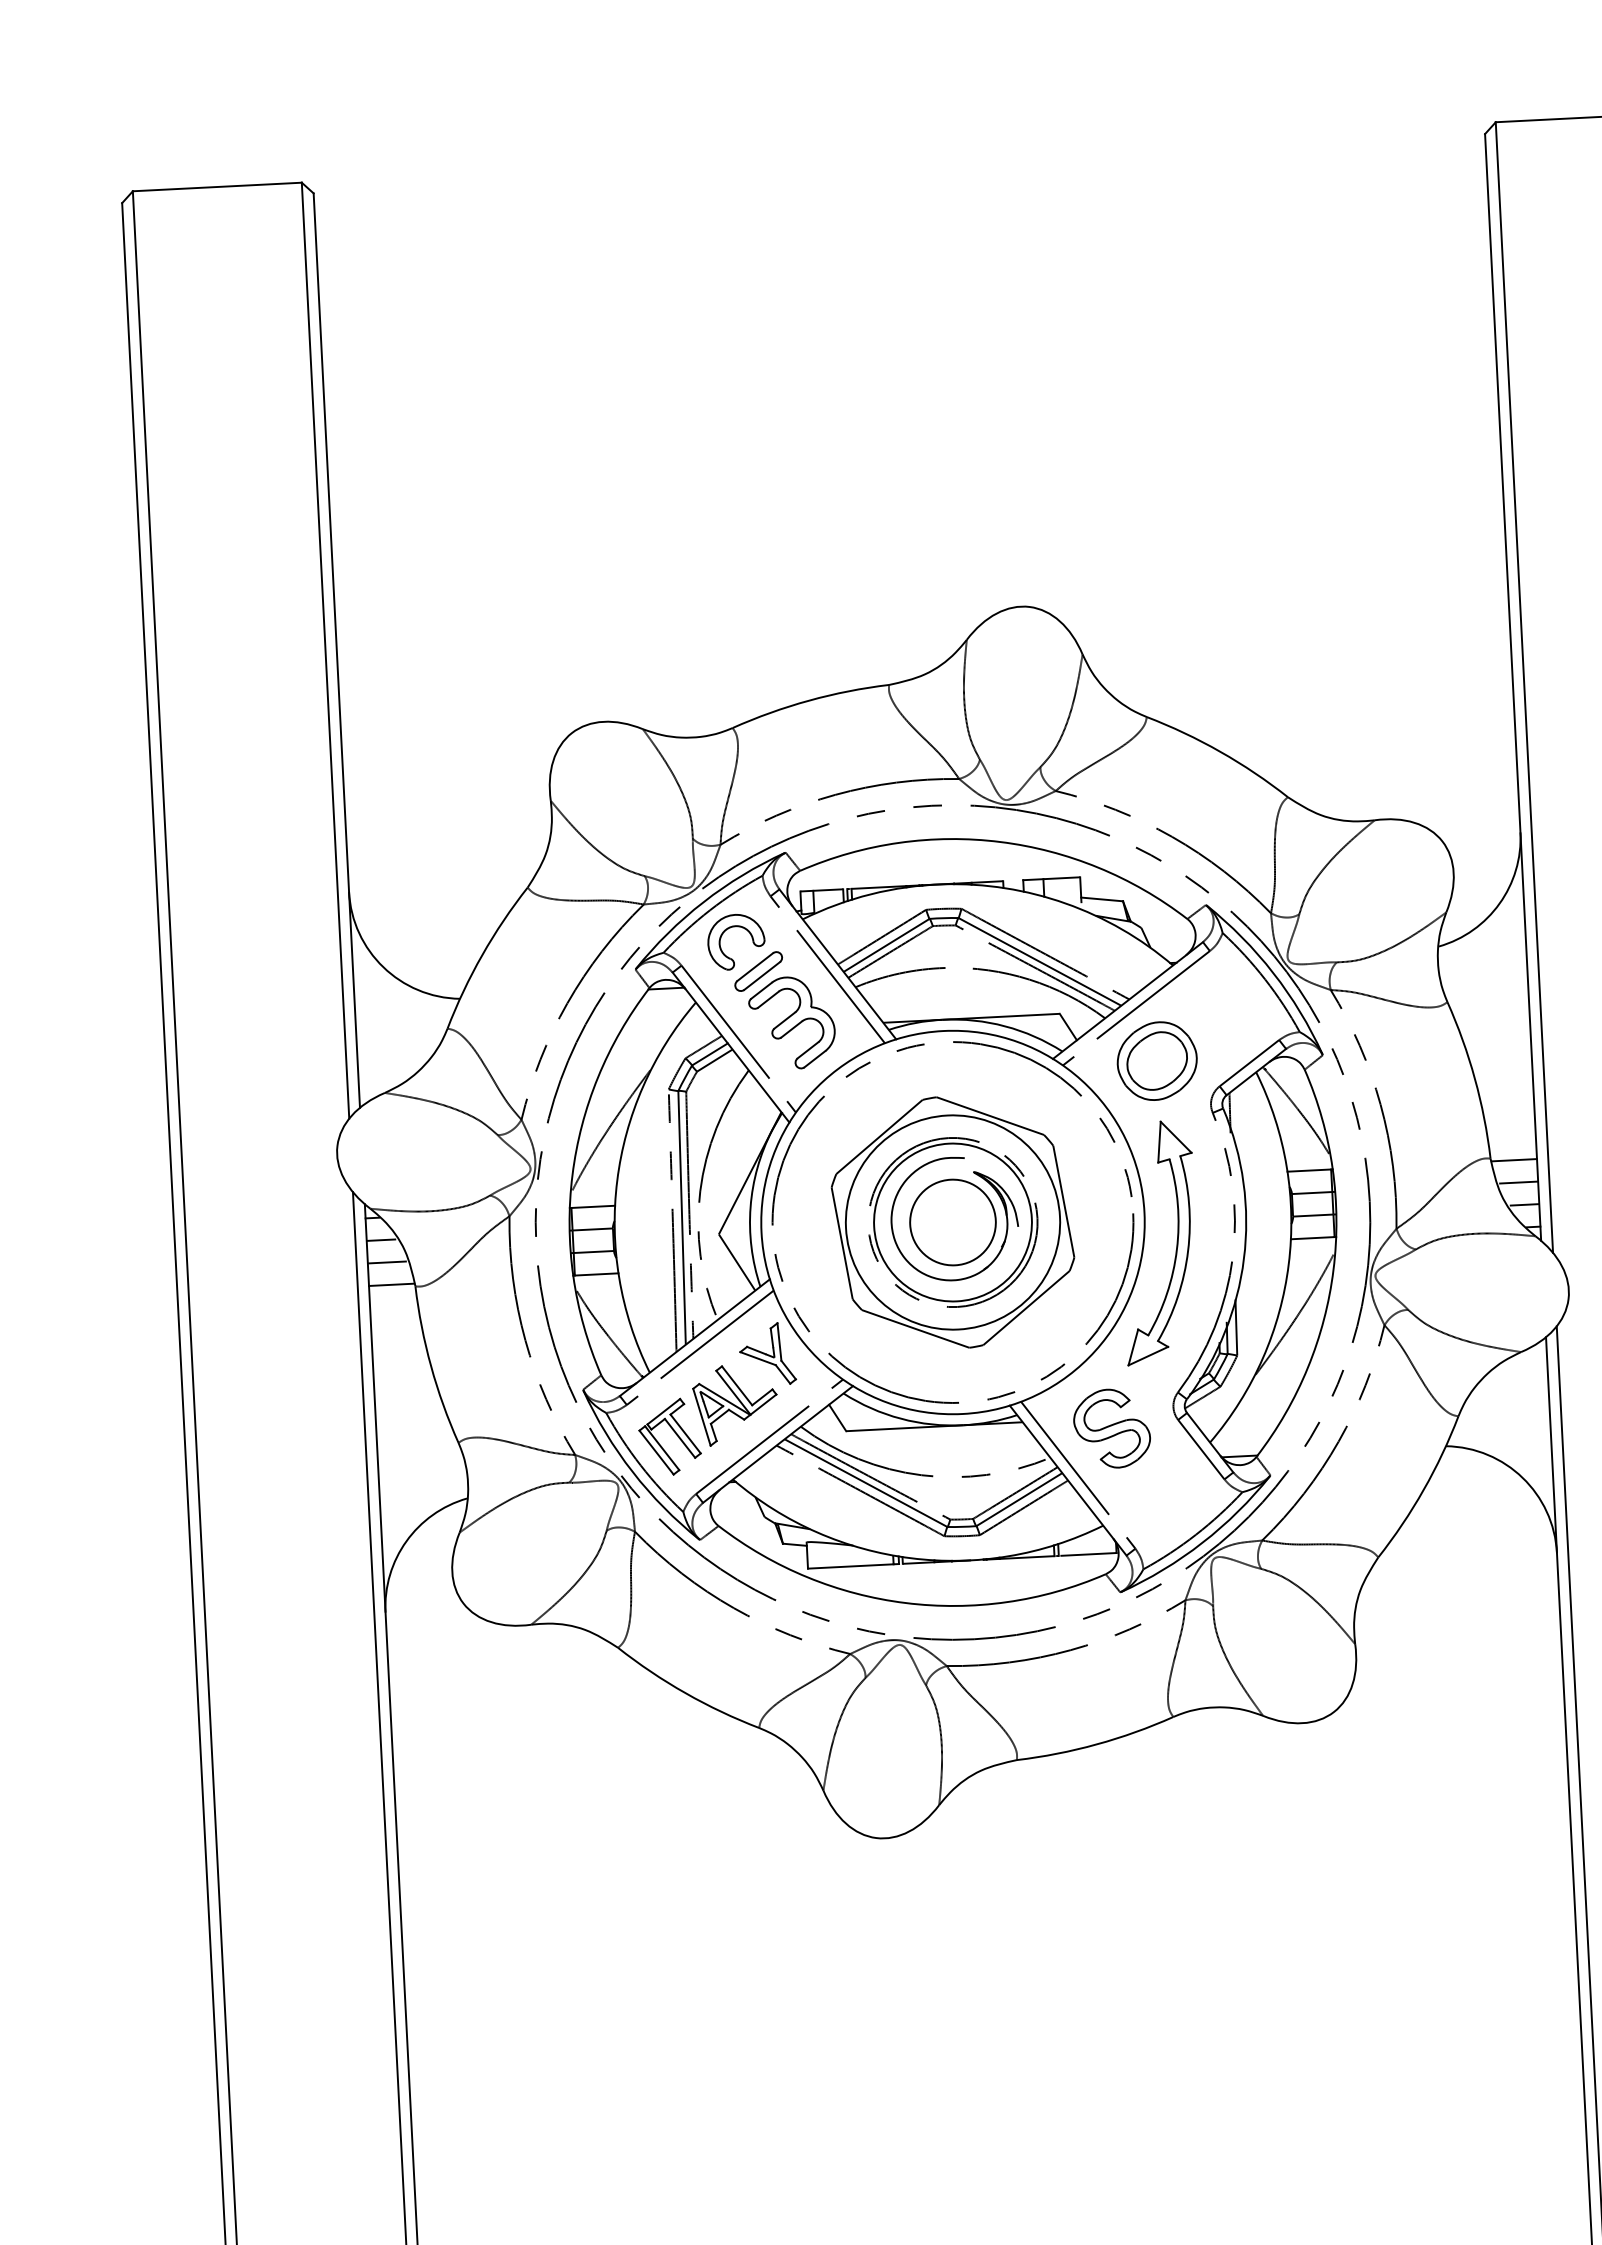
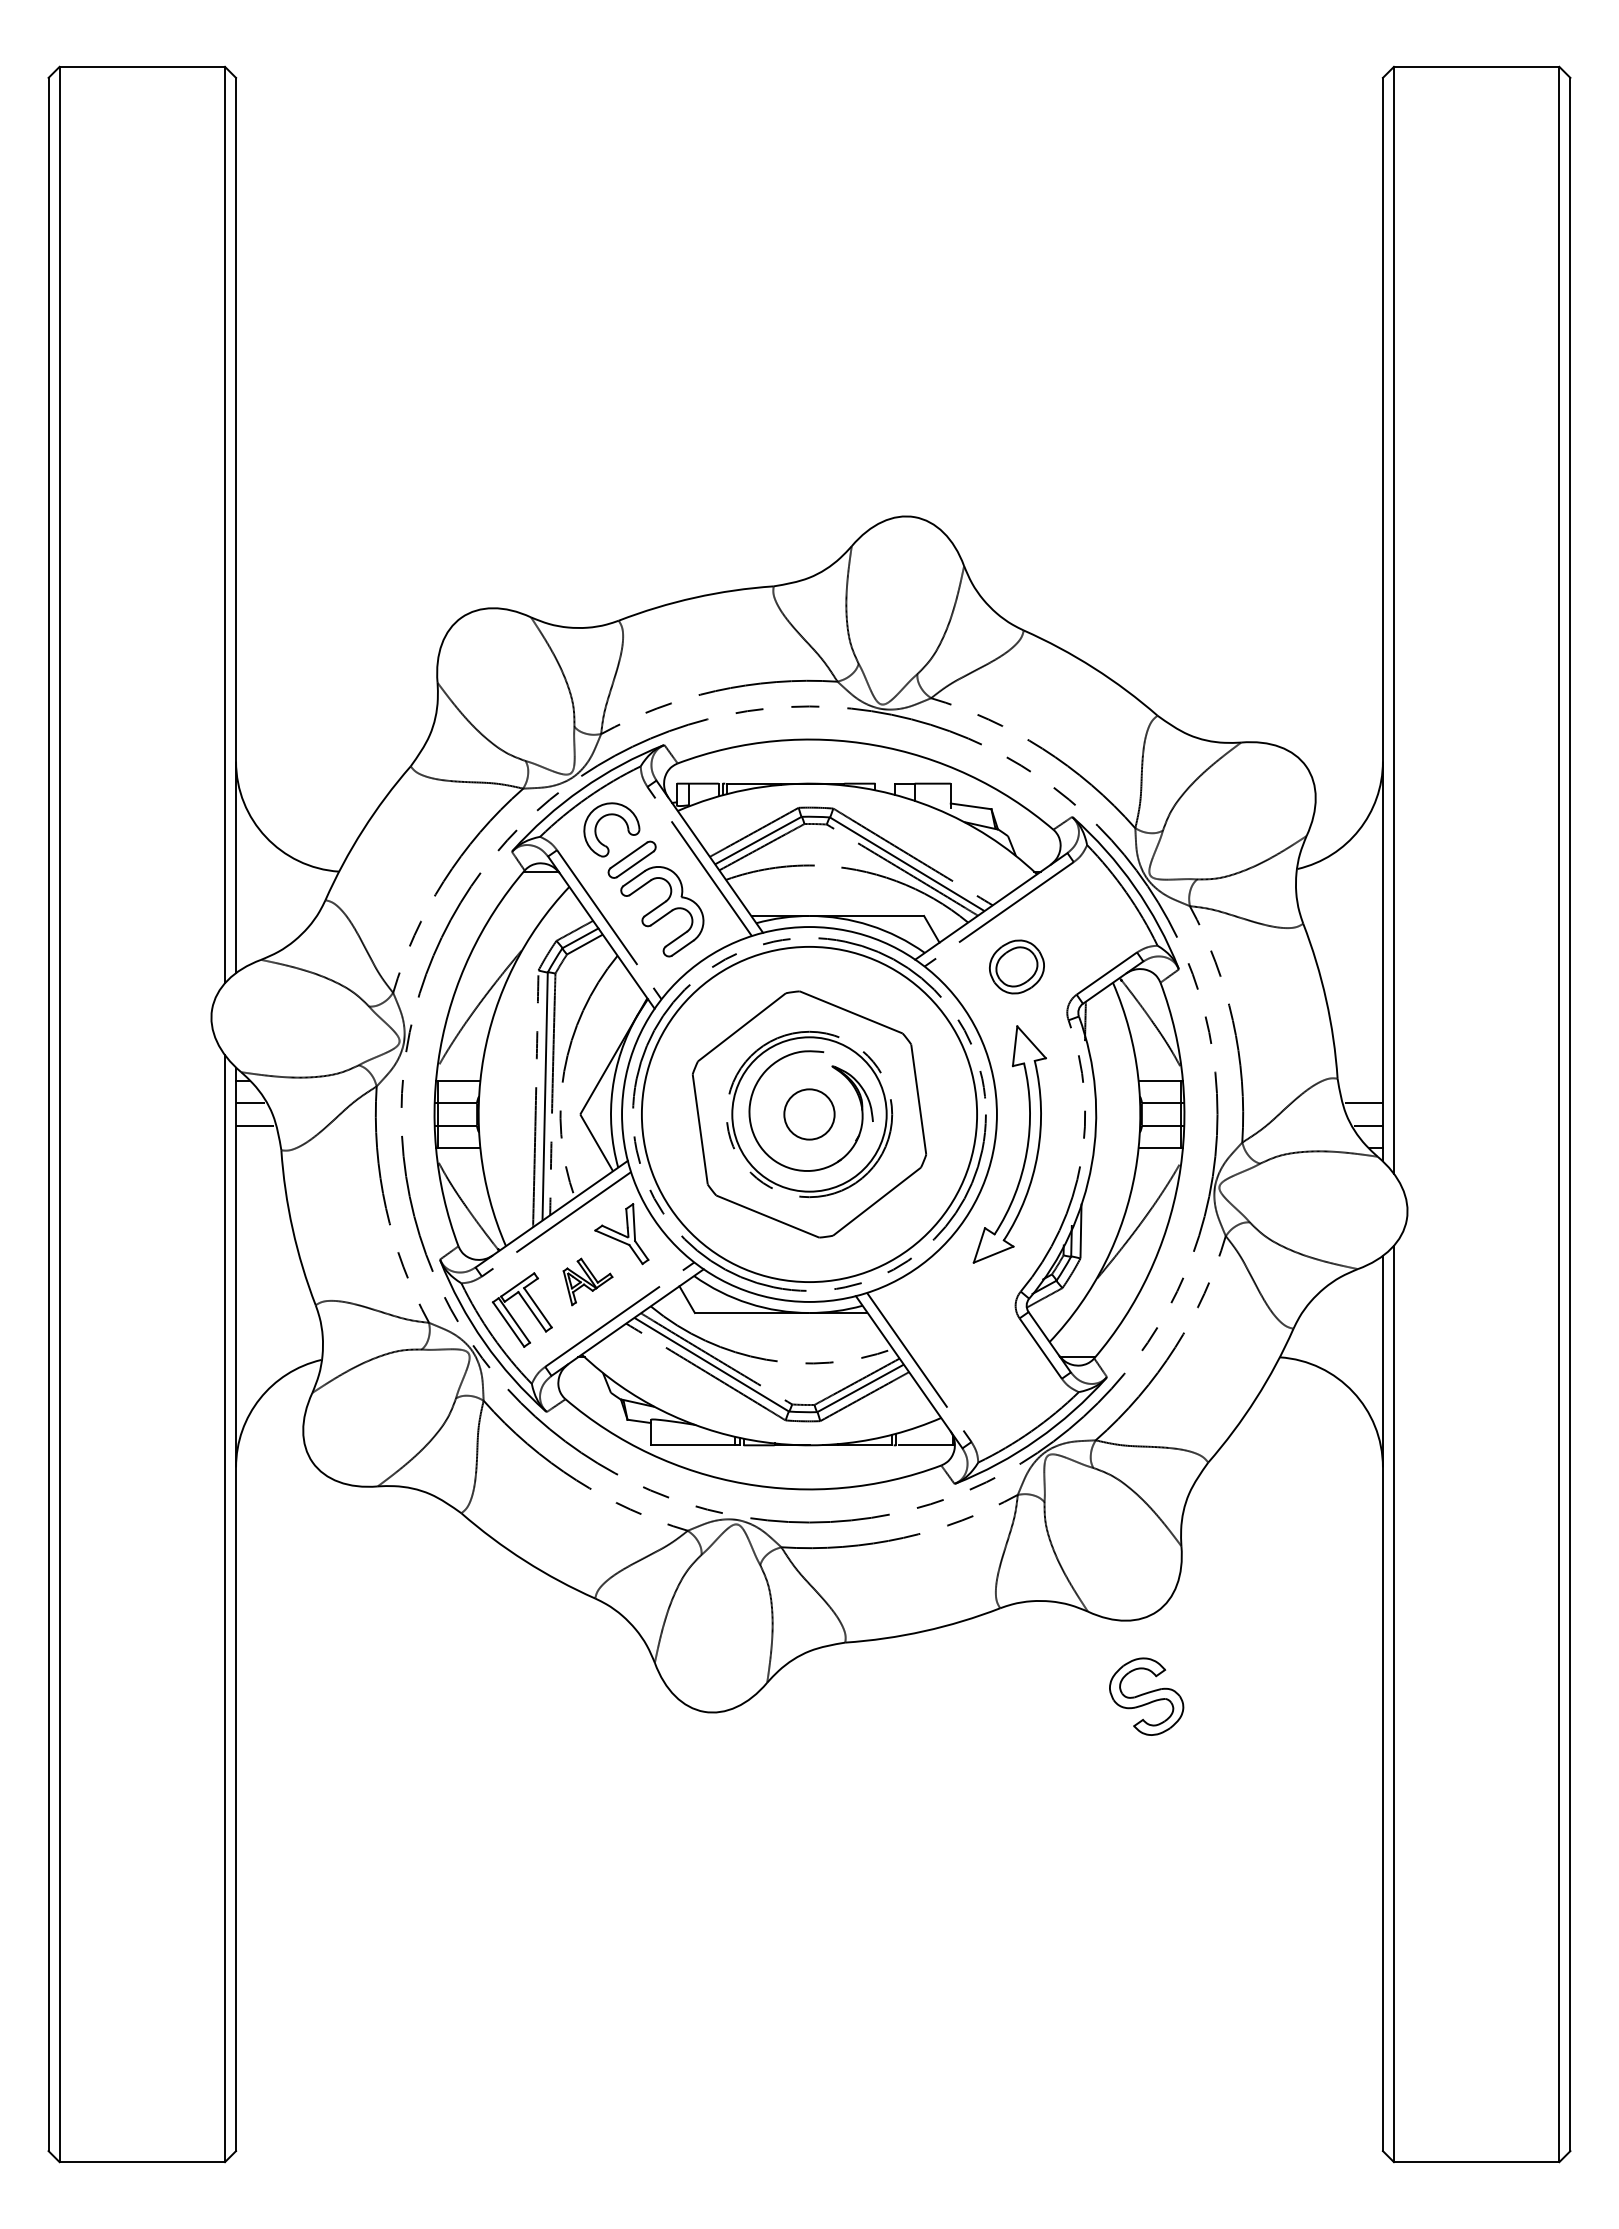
part: (1156, 1060) -> (1016, 966), size x0.7
line: (1514, 1160) -> (1360, 1081), removed
circle: (953, 1222) -> (809, 1114), size x0.6
circle: (953, 1222) -> (809, 1114), size x1.6
line: (391, 1284) -> (258, 1147), removed
part: (734, 1404) -> (587, 1281), size x0.6
part: (1111, 1428) -> (1146, 1696), moved

